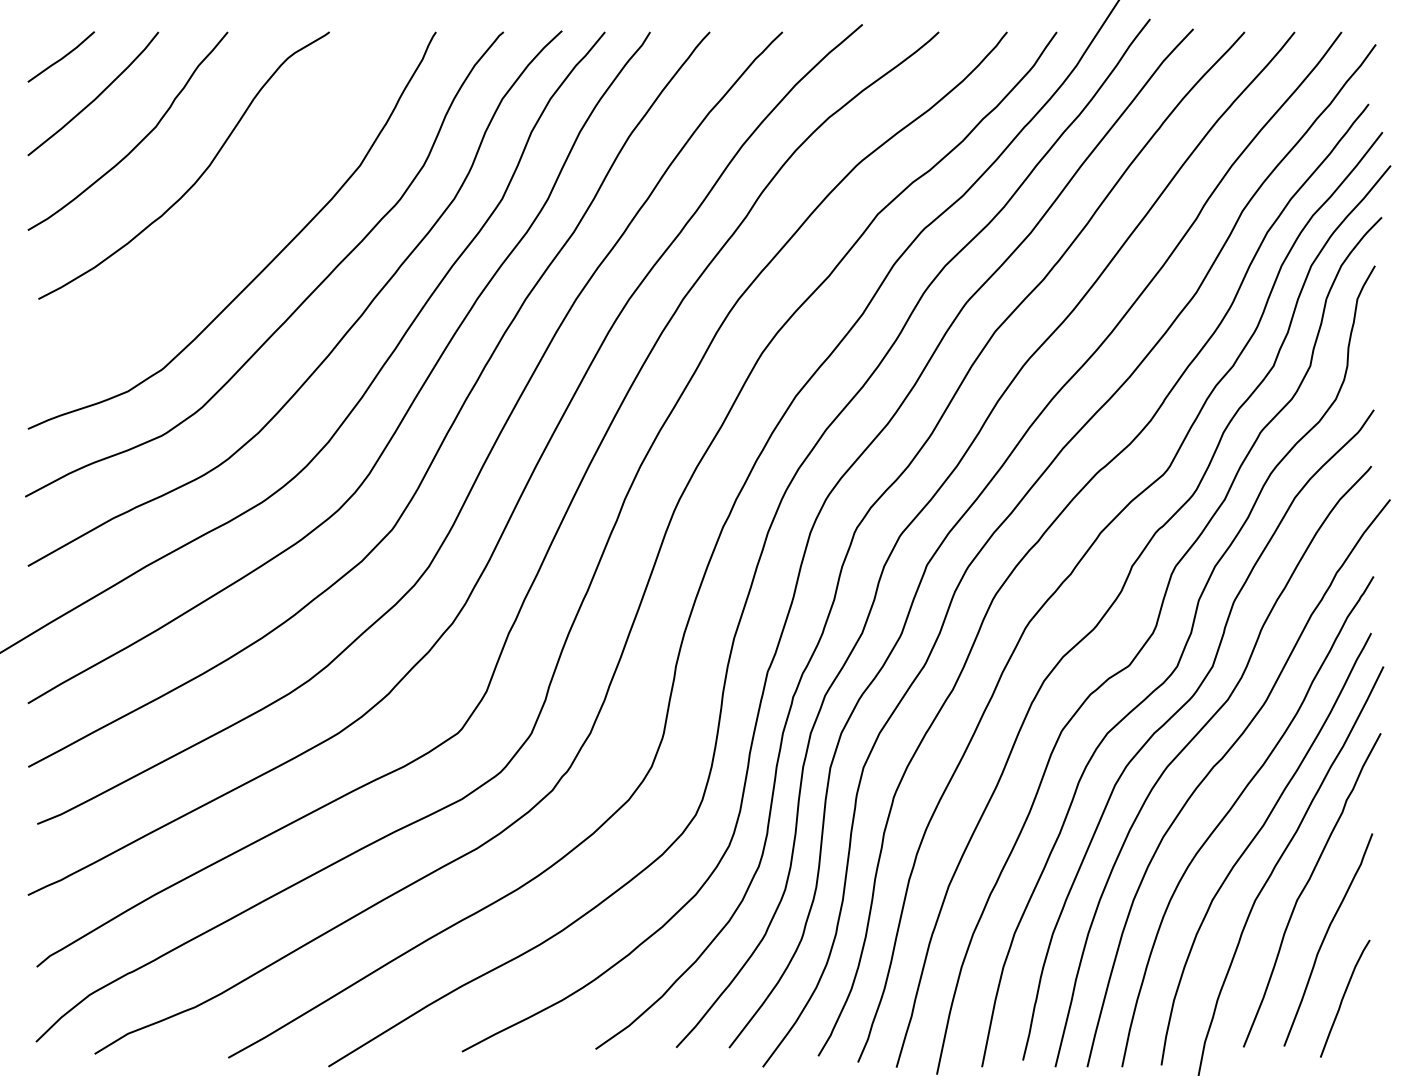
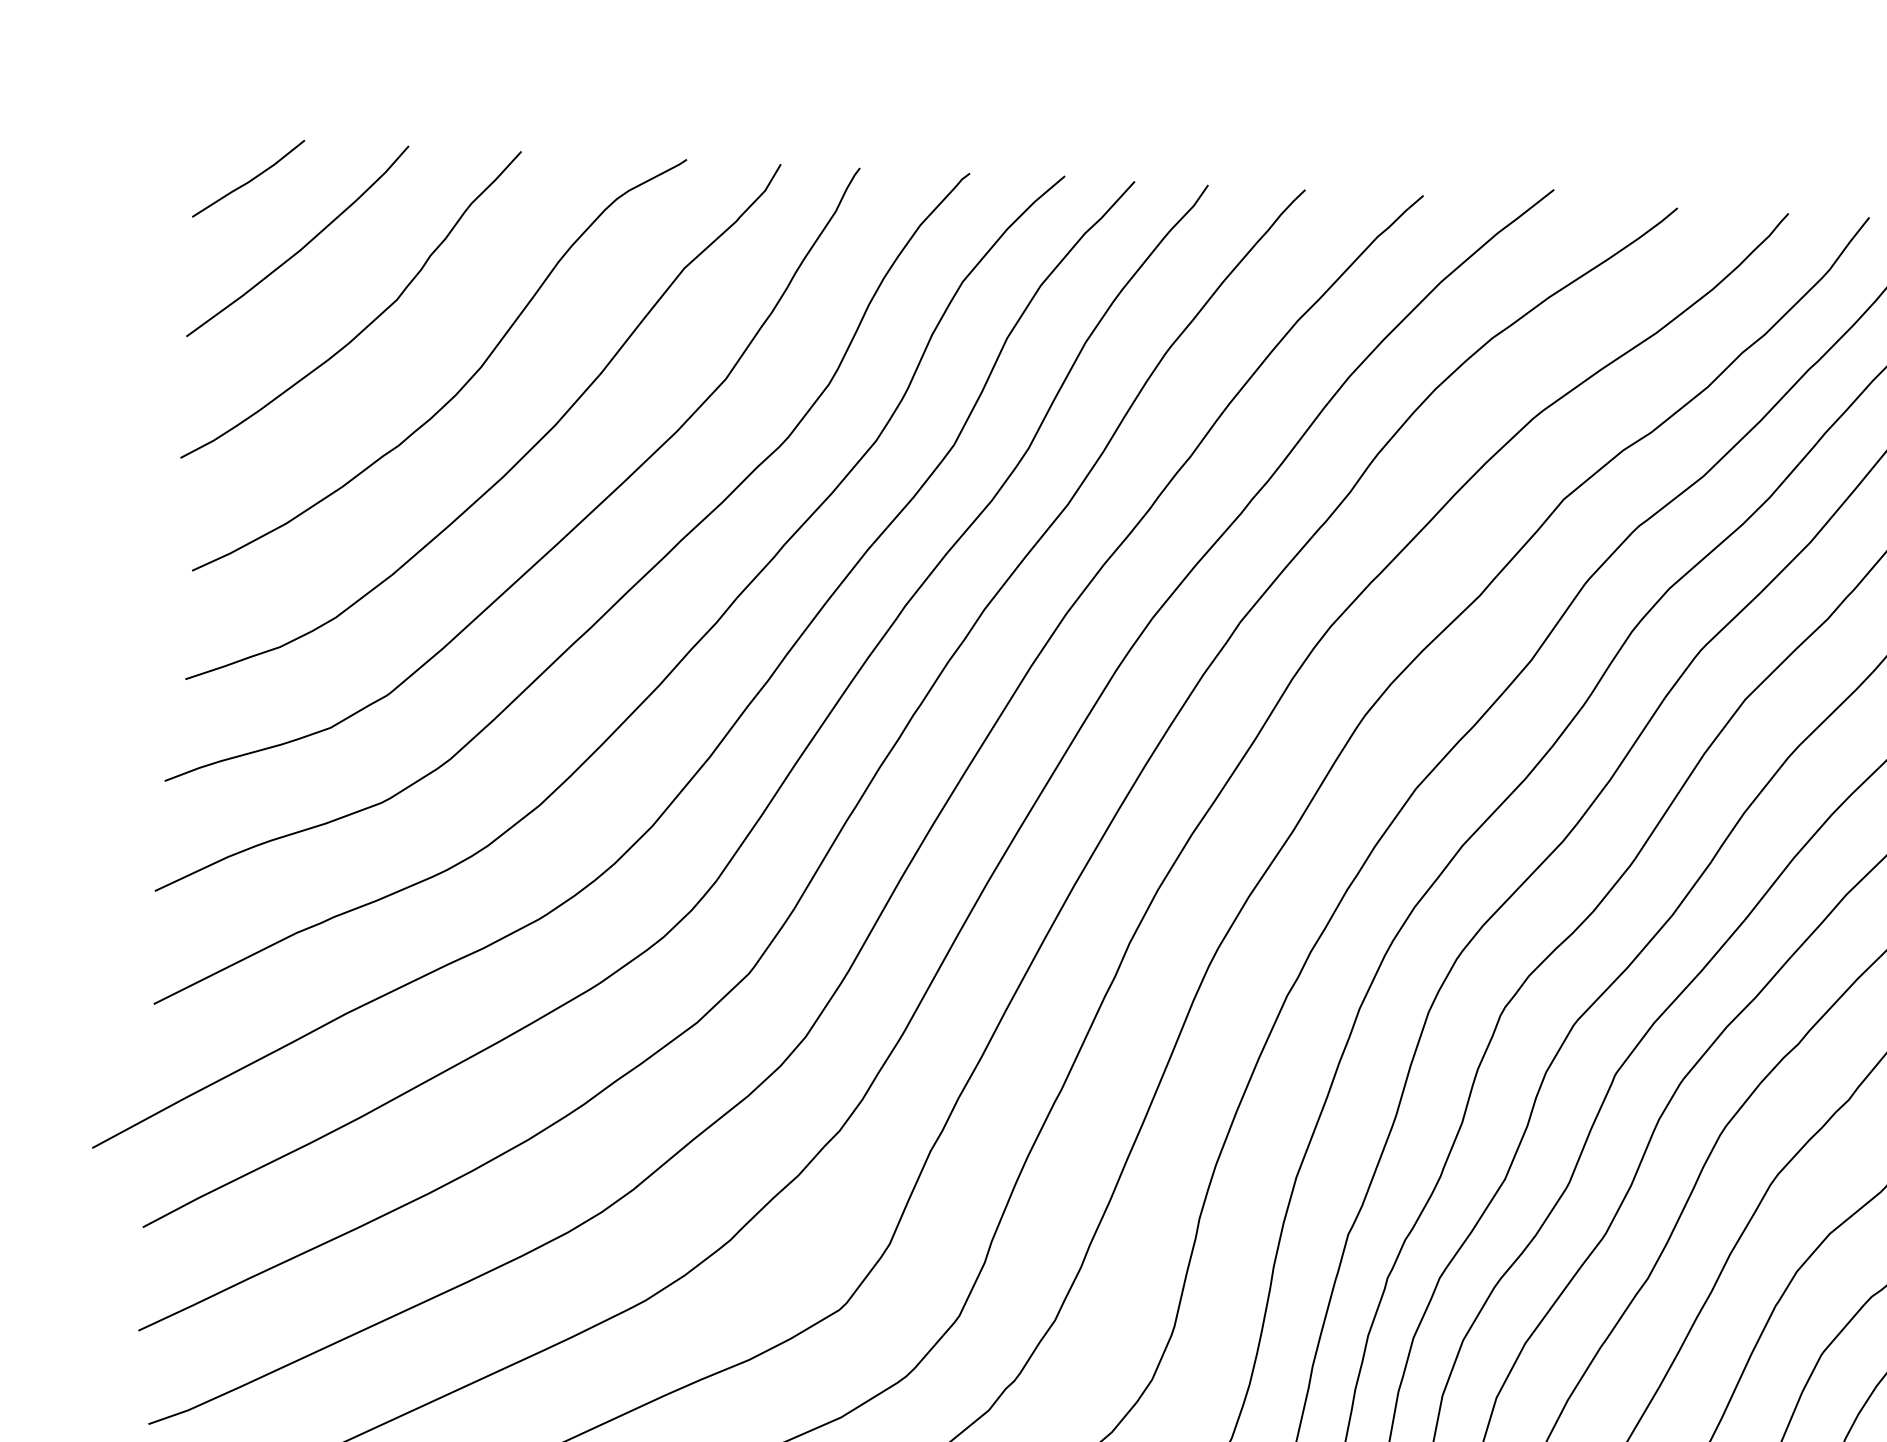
curve: (235, 220) -> (518, 458), added

